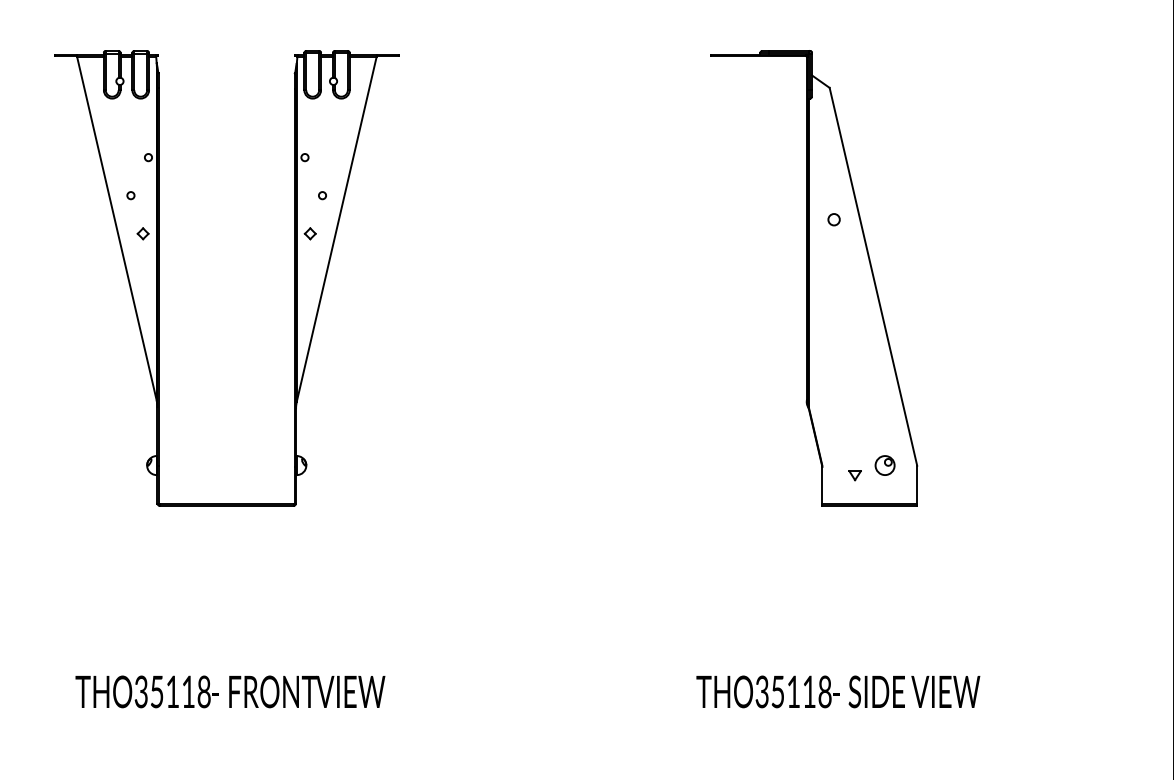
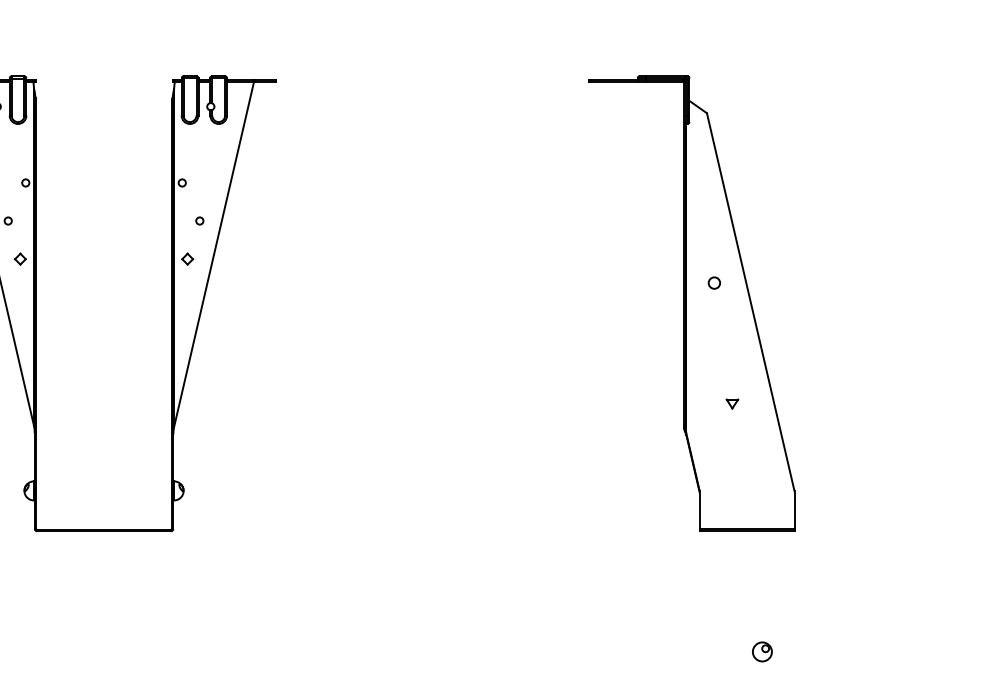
circle: (833, 219) -> (713, 282), moved
part: (884, 465) -> (761, 651), moved
part: (854, 475) -> (731, 403), moved

